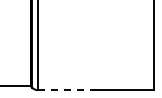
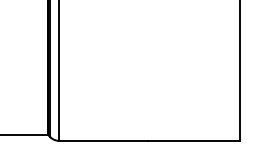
line: (66, 90) -> (103, 141), dashed -> solid

